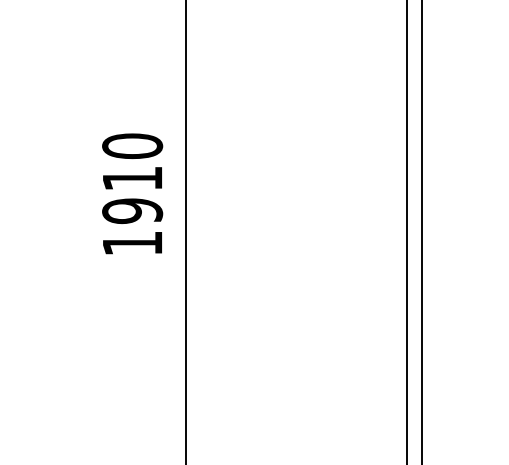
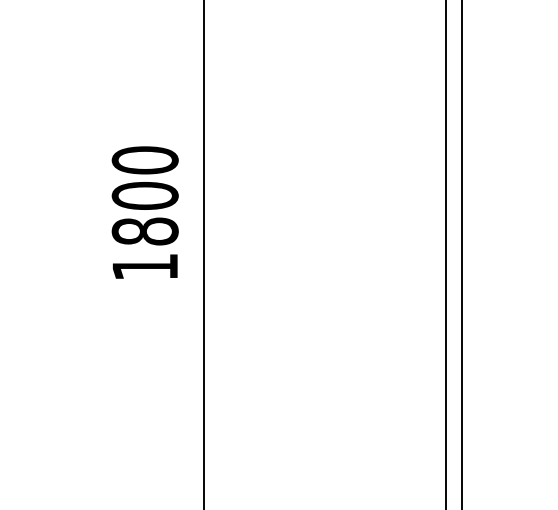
text: (132, 194) -> (145, 213), 1910 -> 1800

